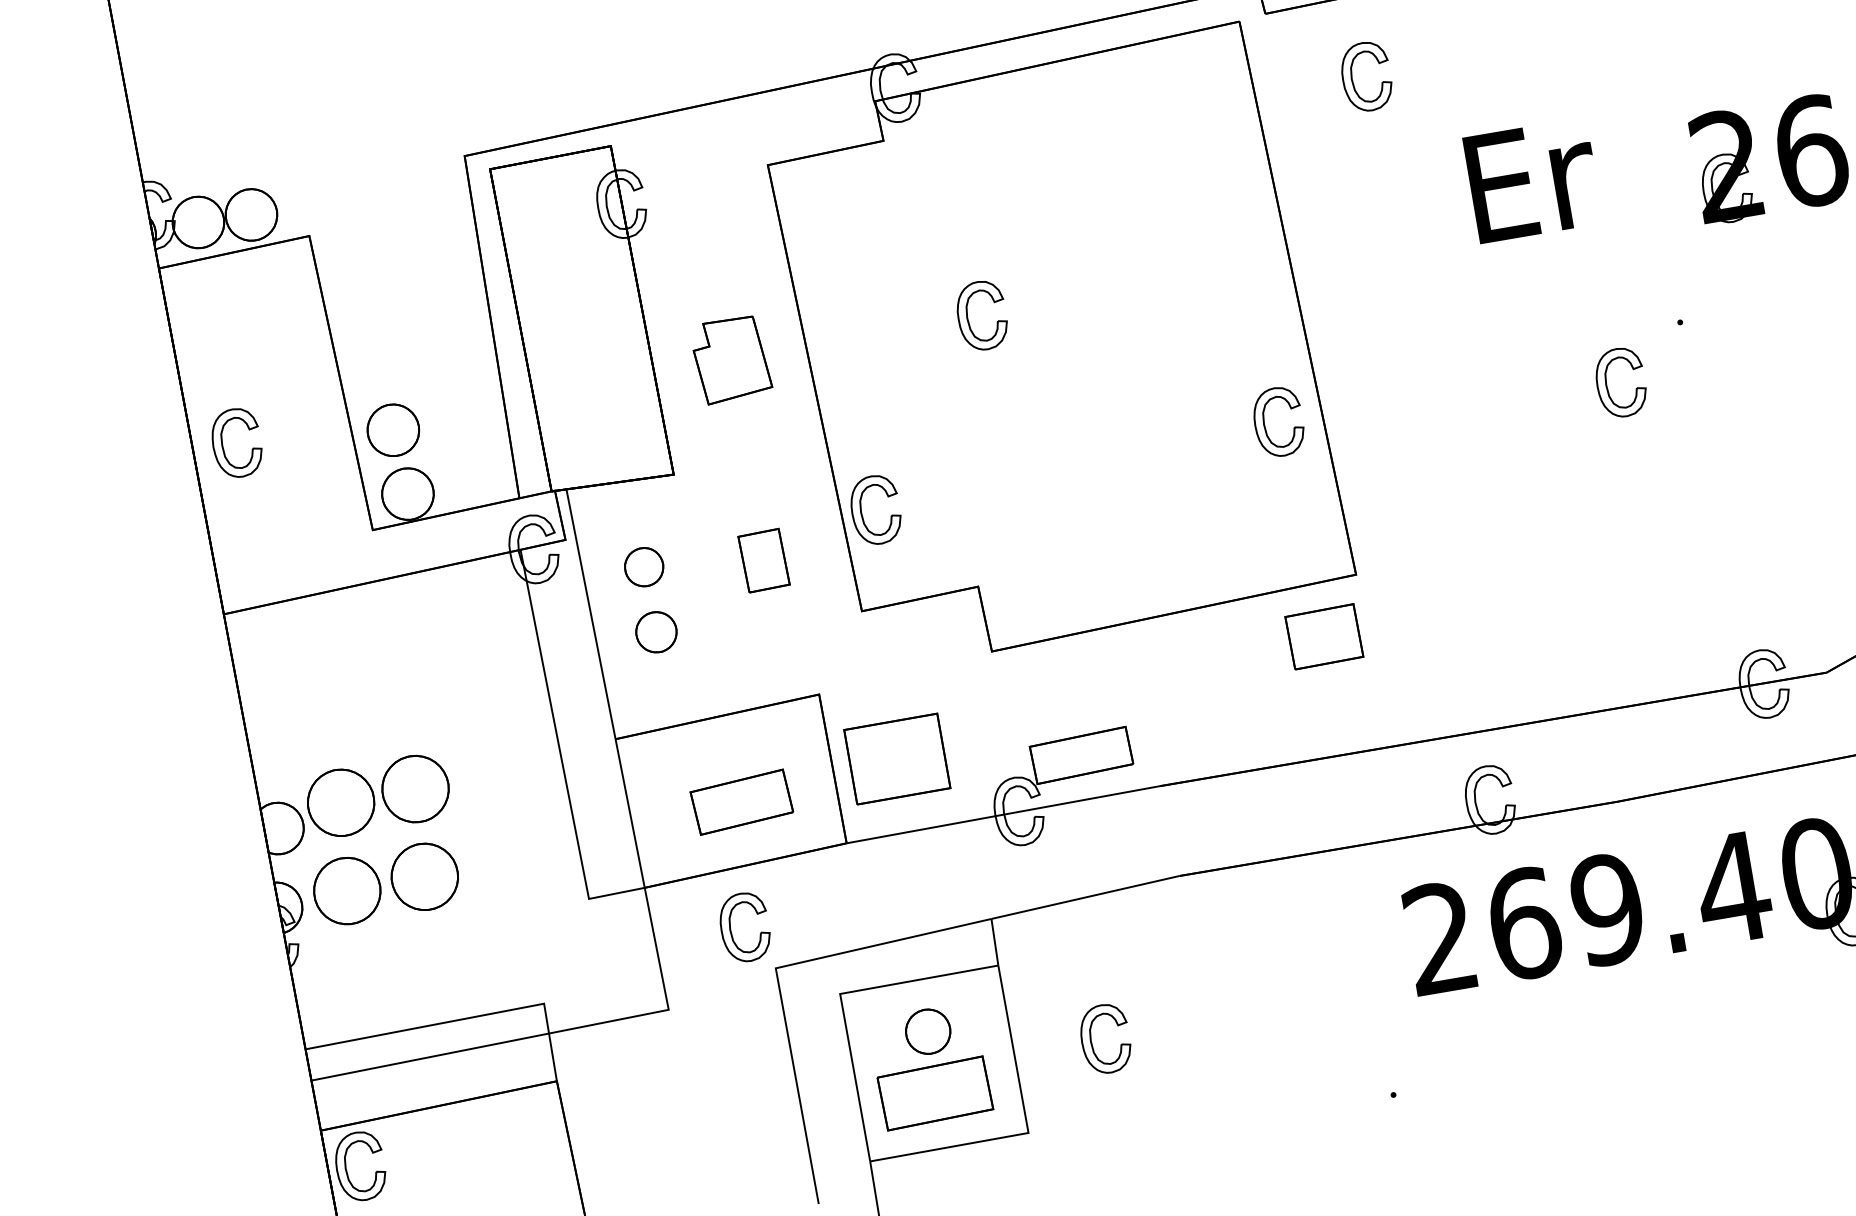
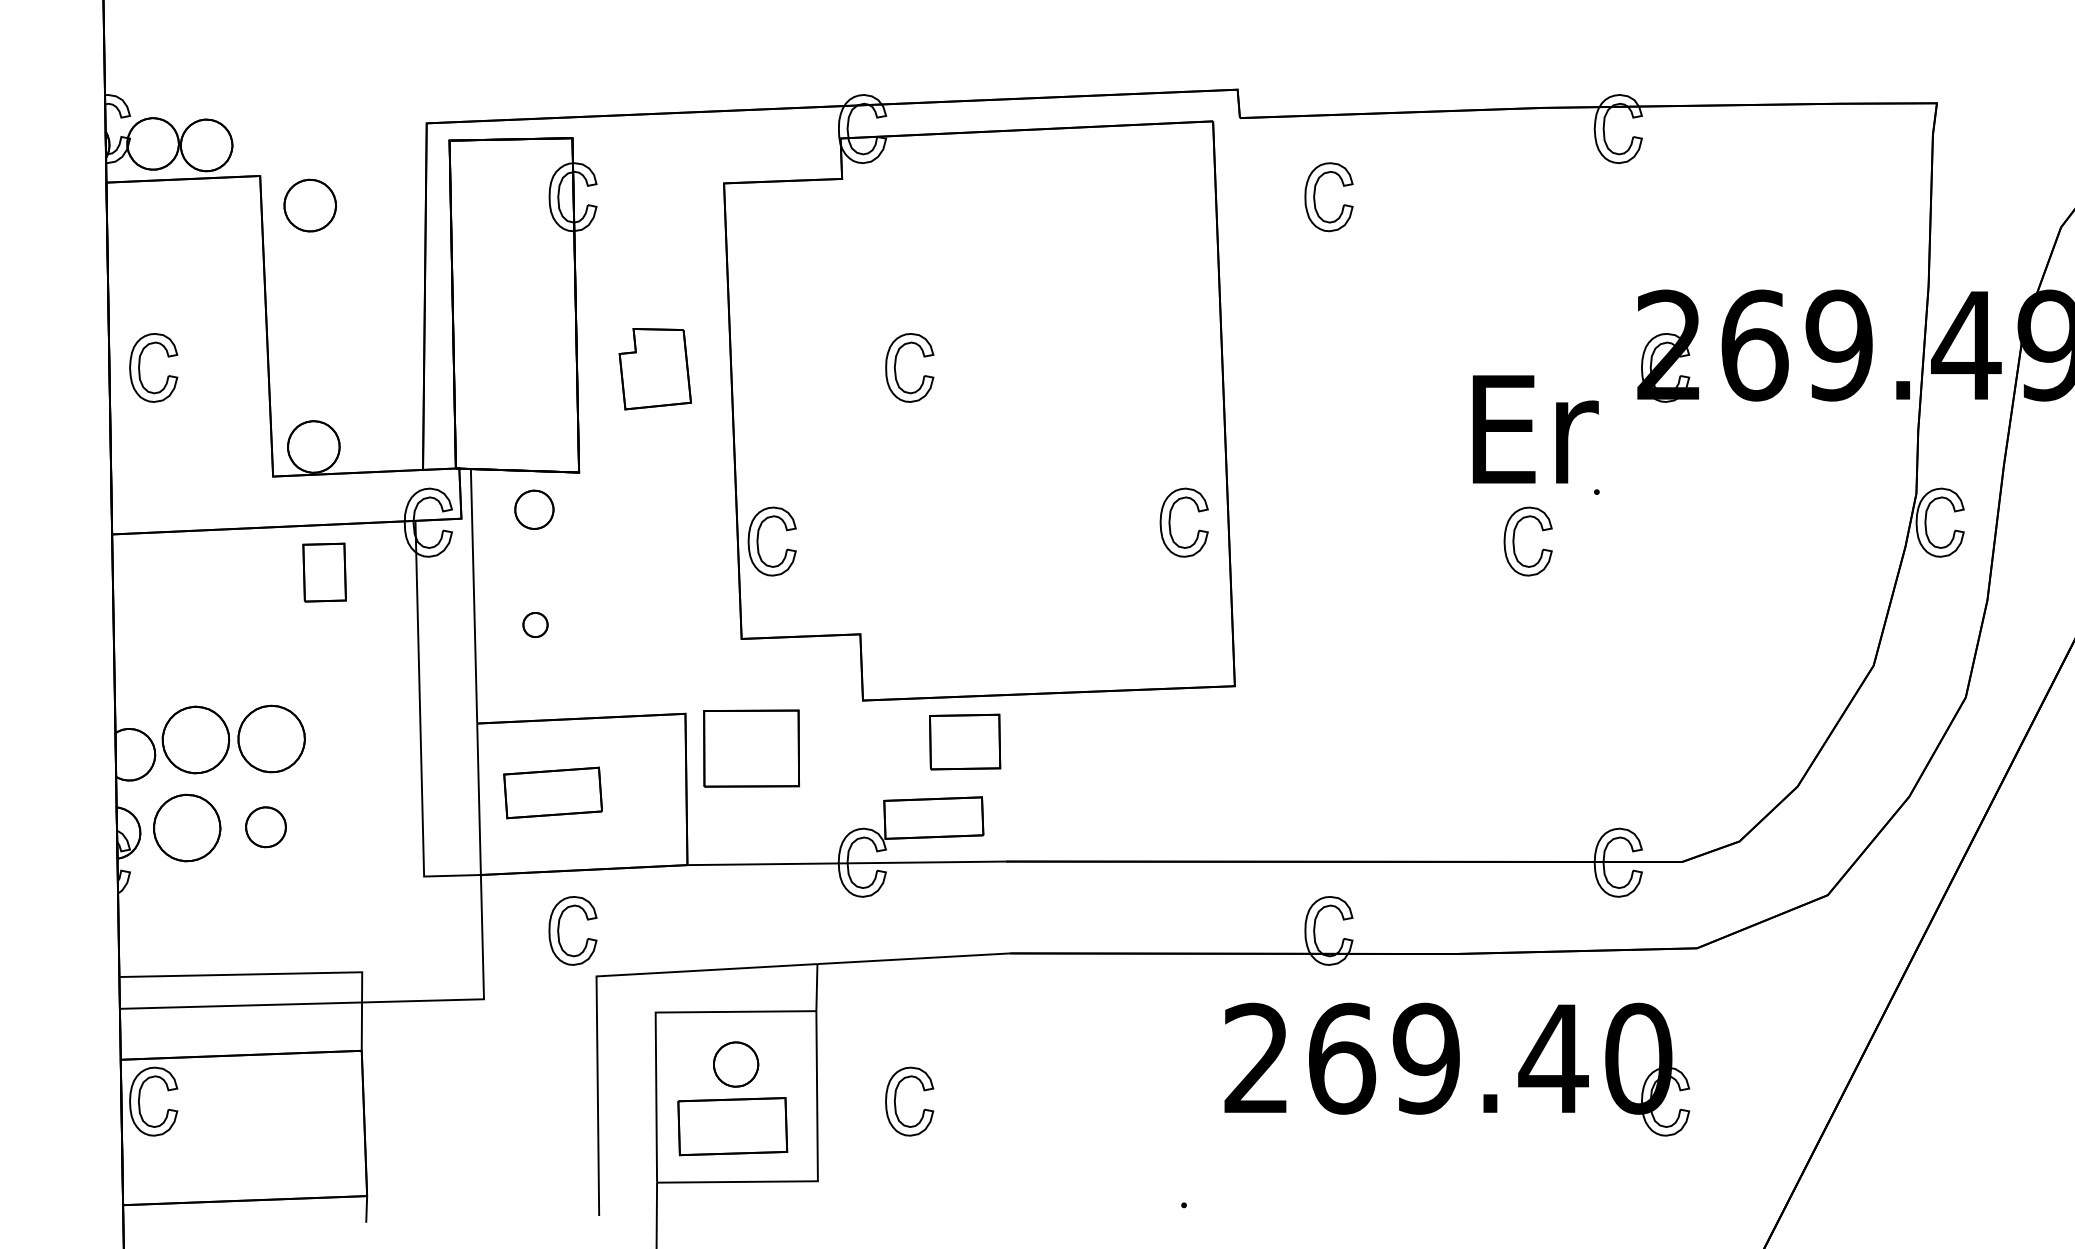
text: (1532, 180) -> (1535, 429), moved
part: (393, 430) -> (310, 205), moved
part: (763, 560) -> (324, 572), moved
part: (644, 566) -> (534, 509), moved
part: (656, 631) -> (535, 624), size x0.6
part: (1324, 636) -> (965, 741), moved
part: (897, 758) -> (751, 748), moved
part: (741, 801) -> (552, 792), moved
part: (424, 877) -> (265, 827), size x0.6

